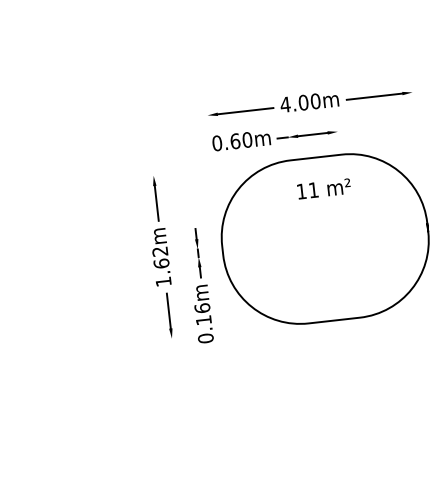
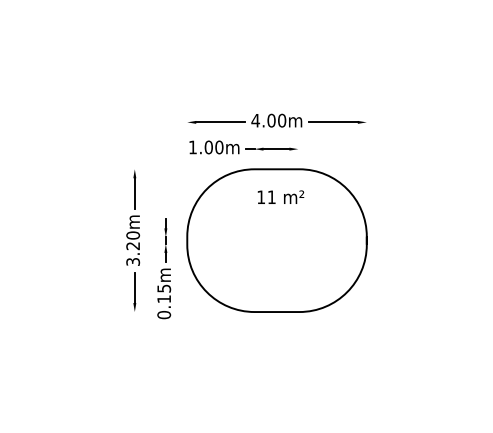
text: (225, 142) -> (200, 147), 0.60m -> 1.00m
text: (162, 266) -> (133, 248), 1.62m -> 3.20m
text: (202, 308) -> (164, 288), 0.16m -> 0.15m

